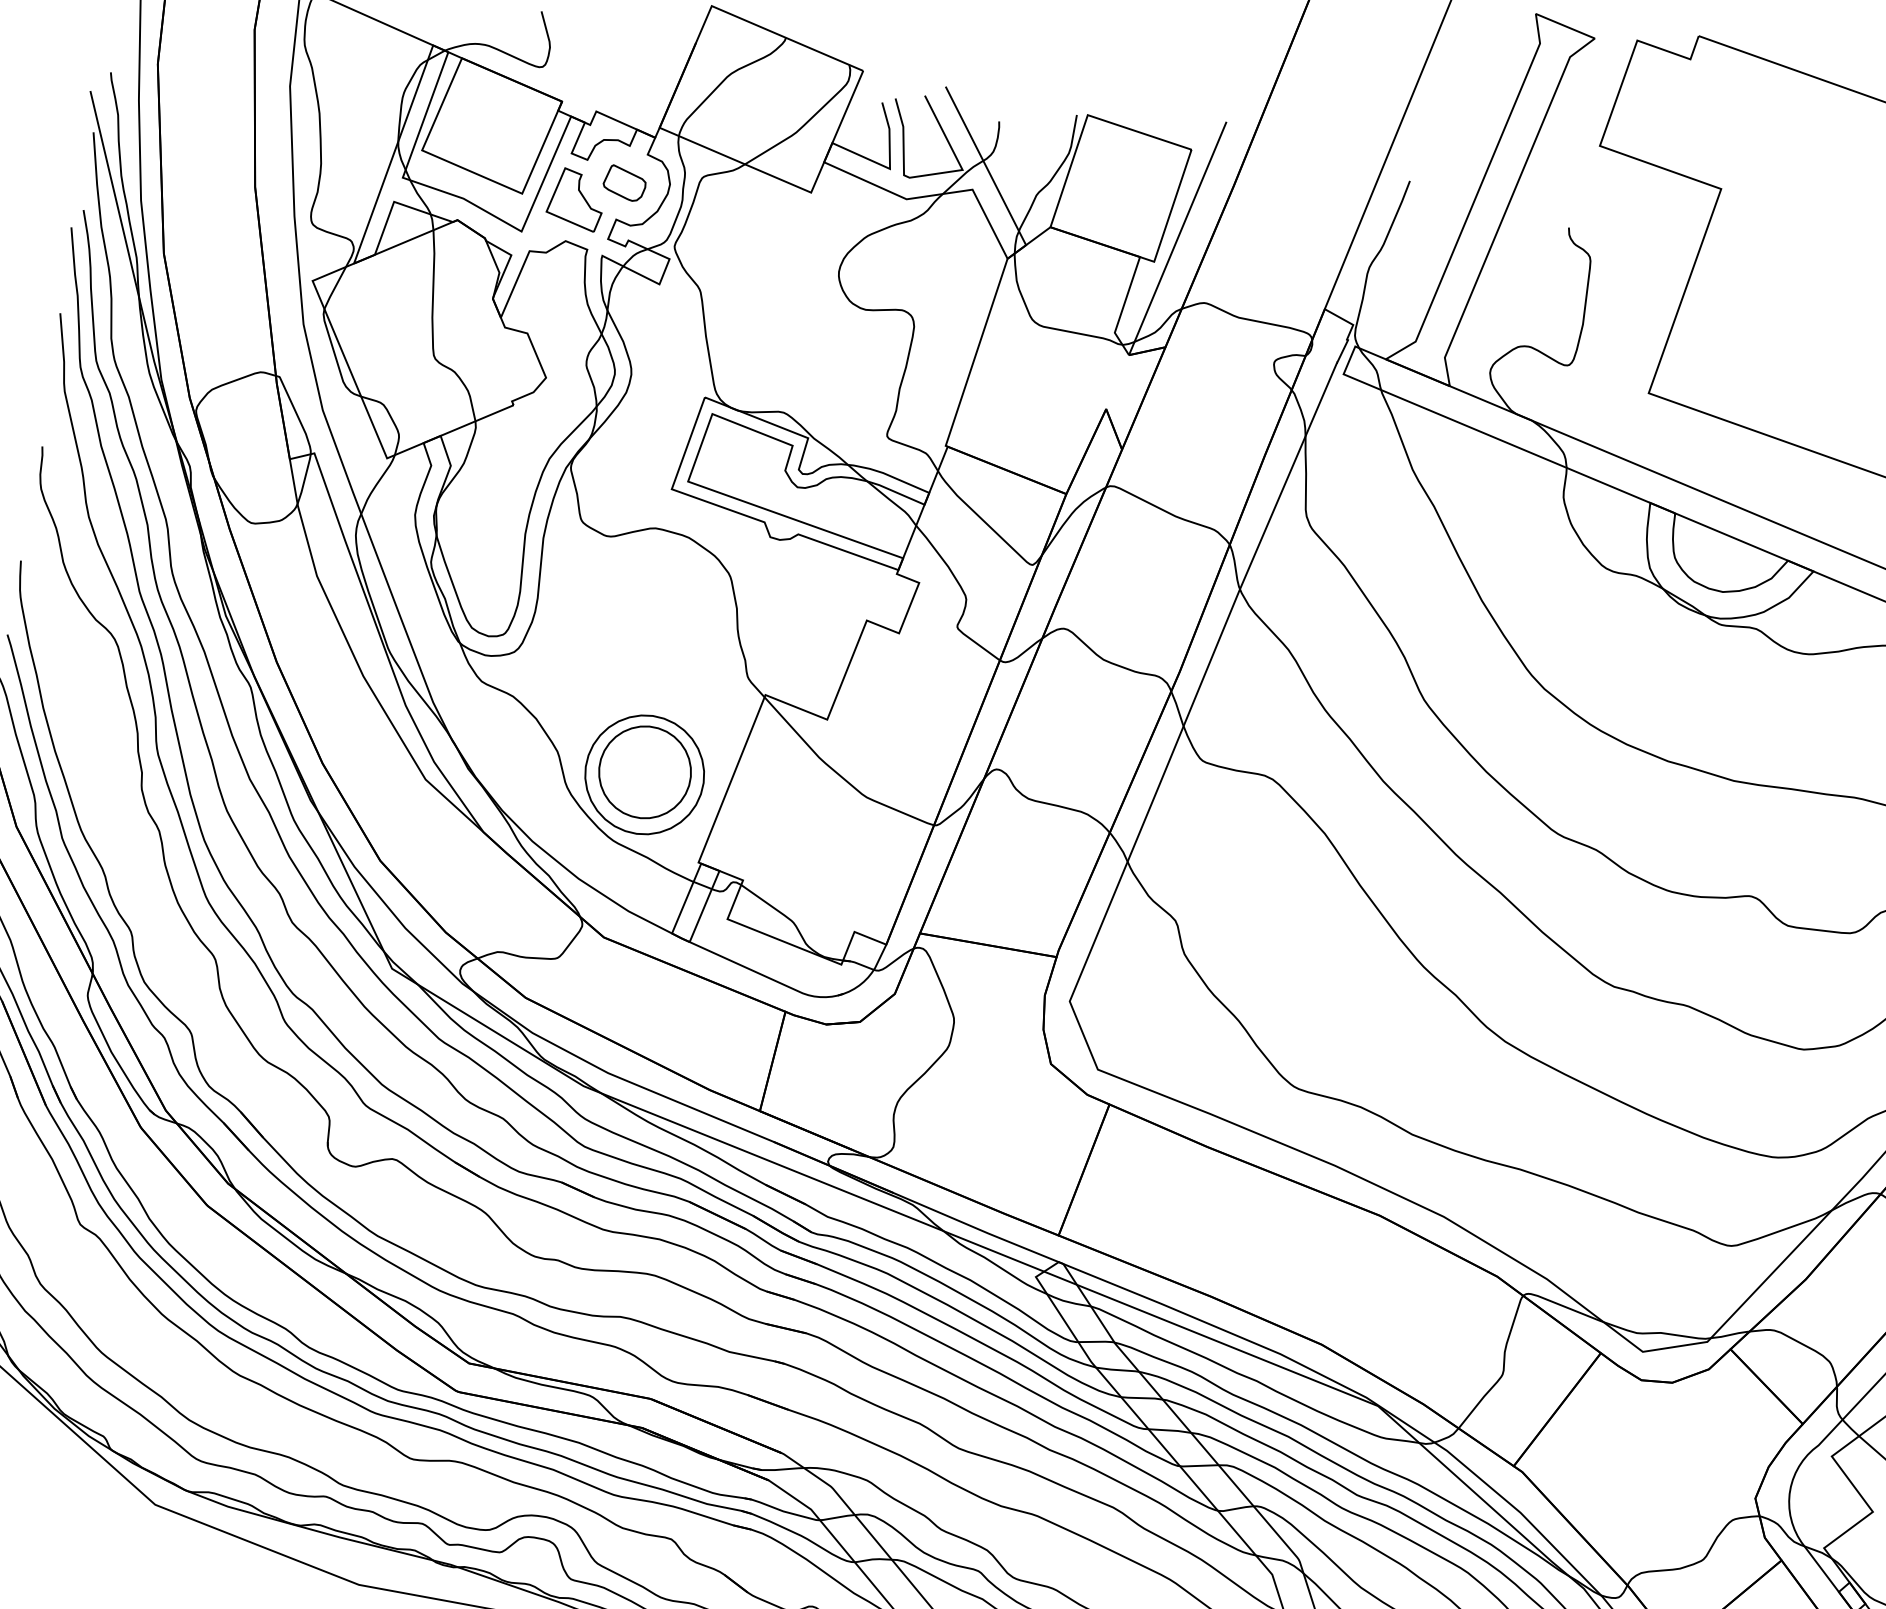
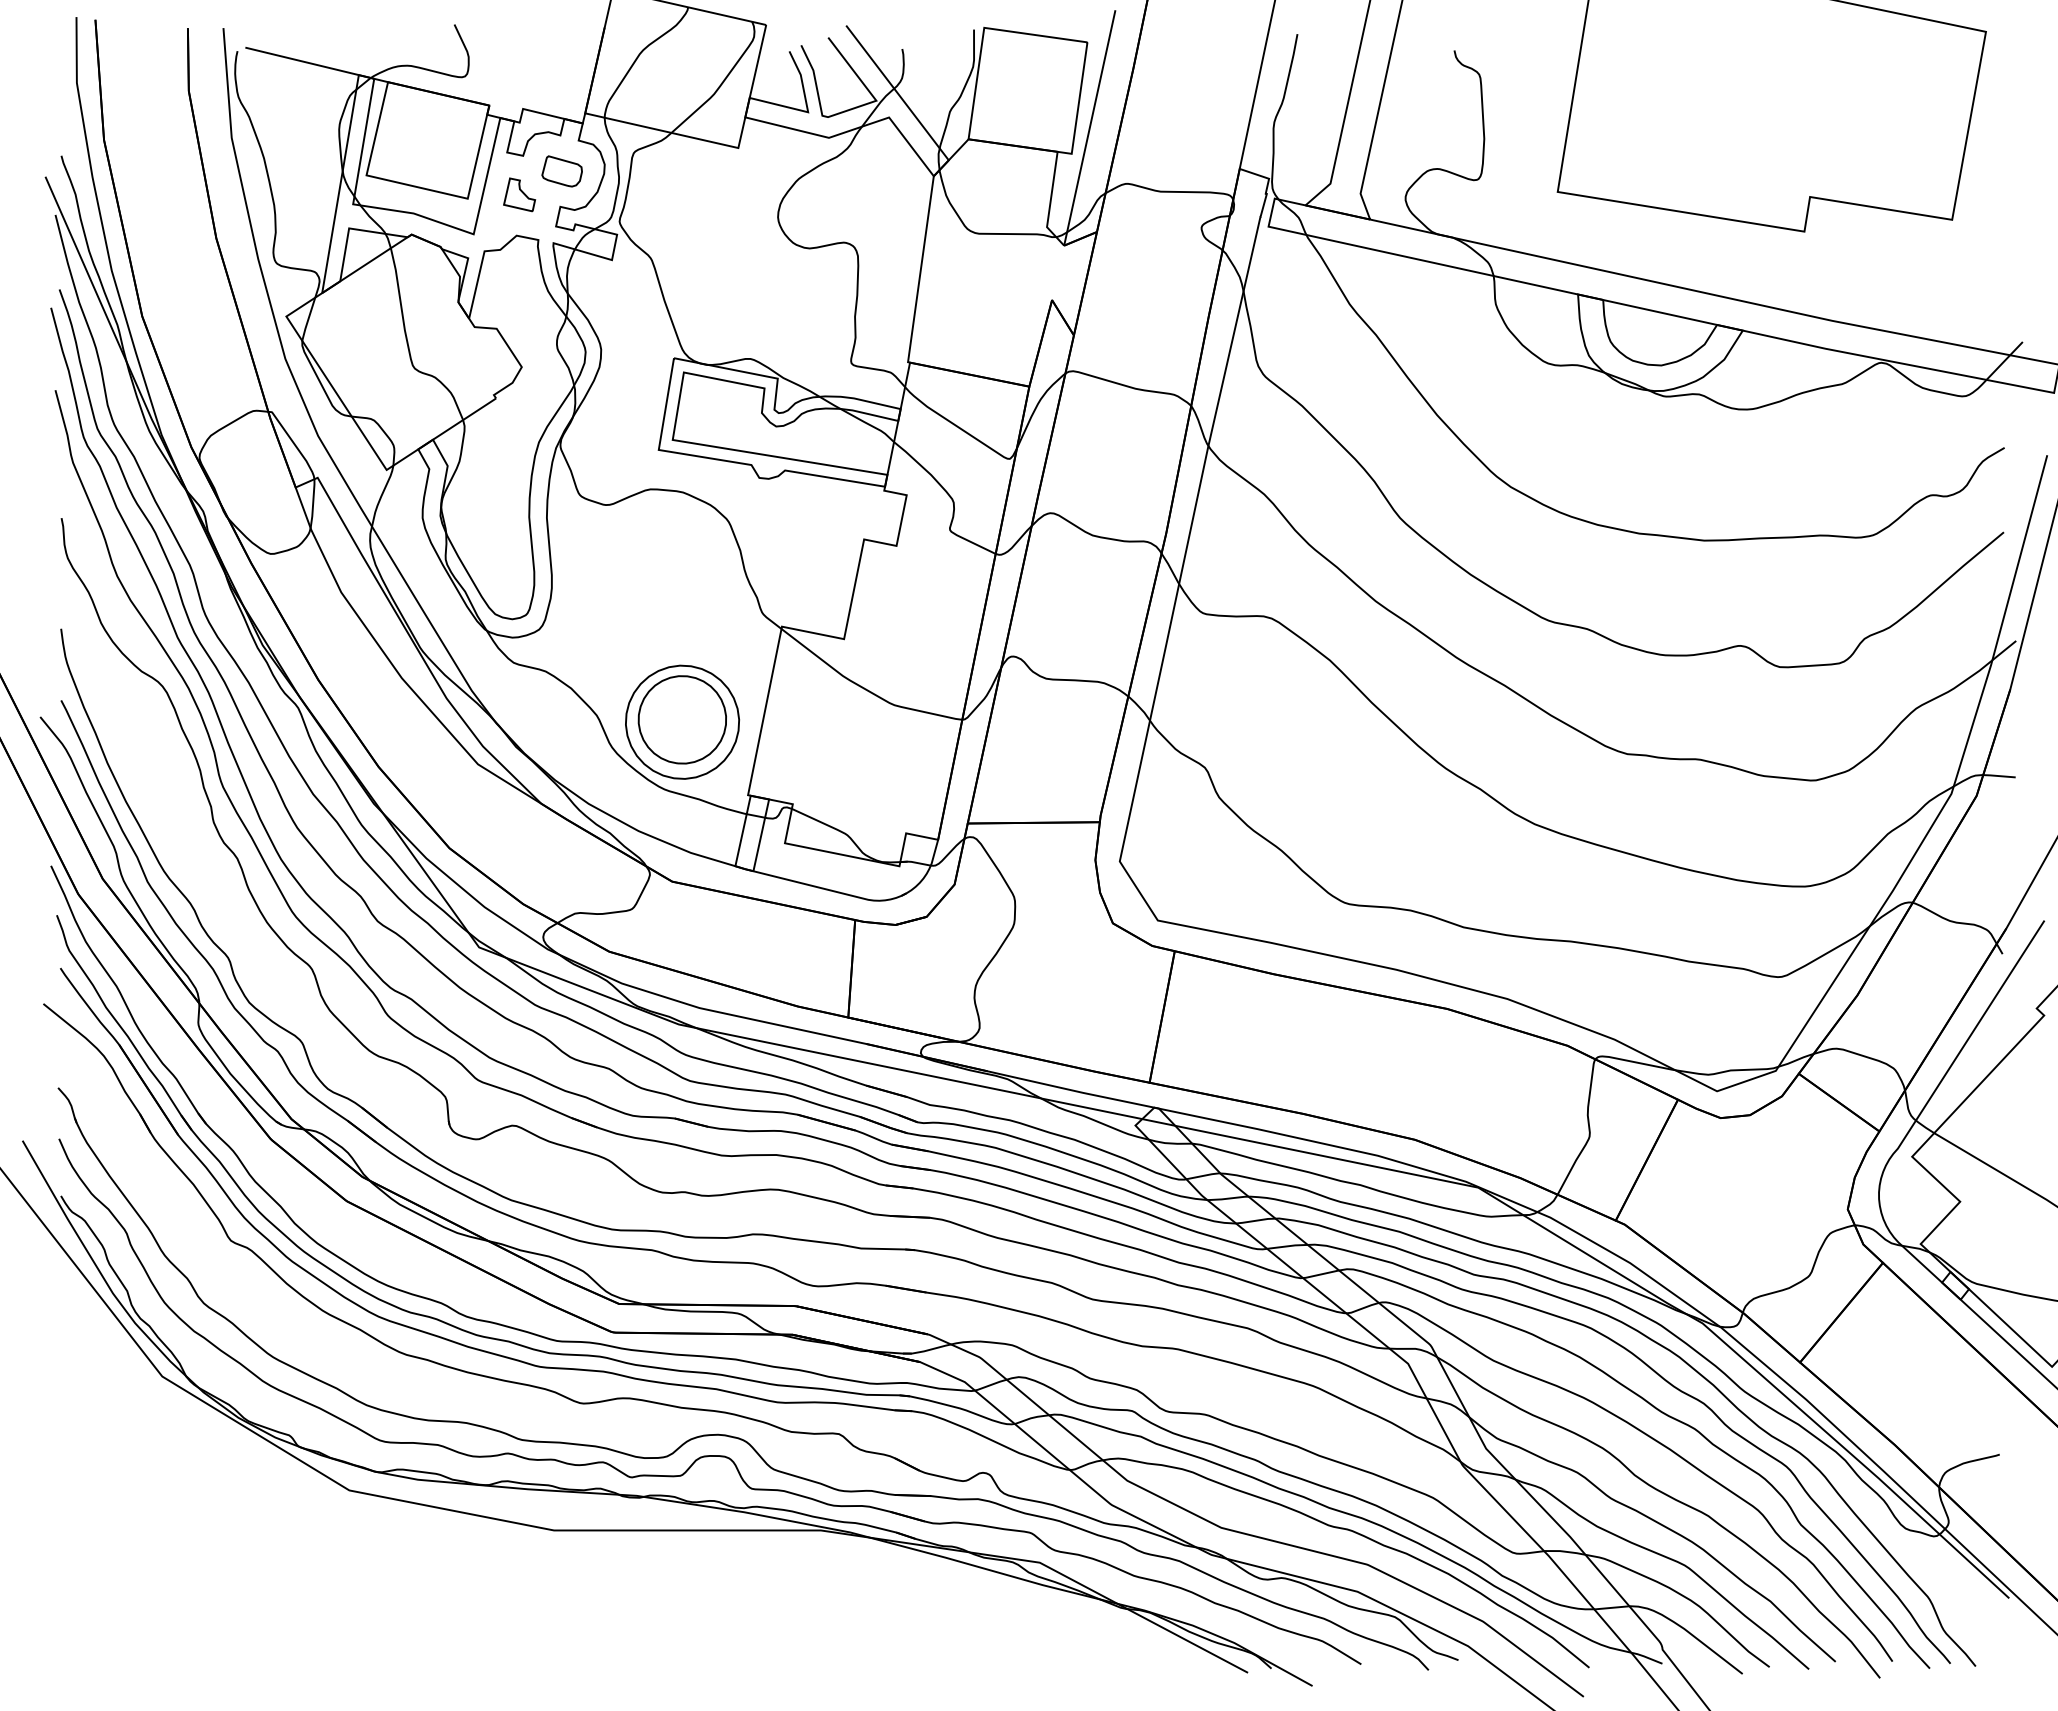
part: (576, 199) -> (519, 194), size x0.6

